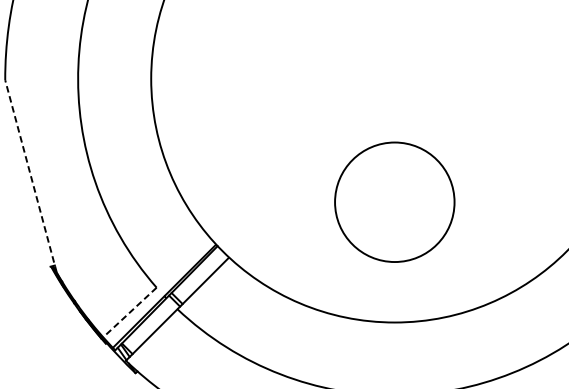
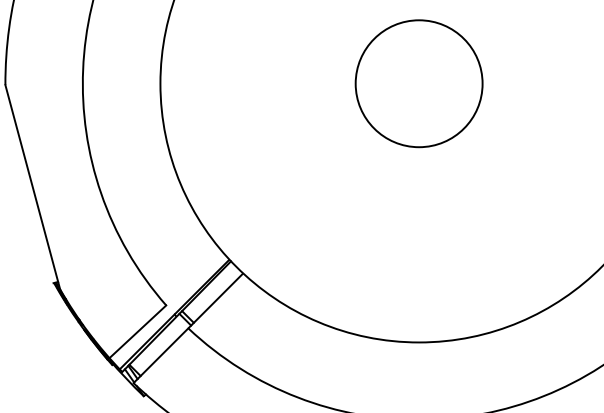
line: (30, 176) -> (32, 187), dashed -> solid
circle: (394, 202) -> (418, 83), moved
line: (129, 312) -> (137, 331), dashed -> solid

